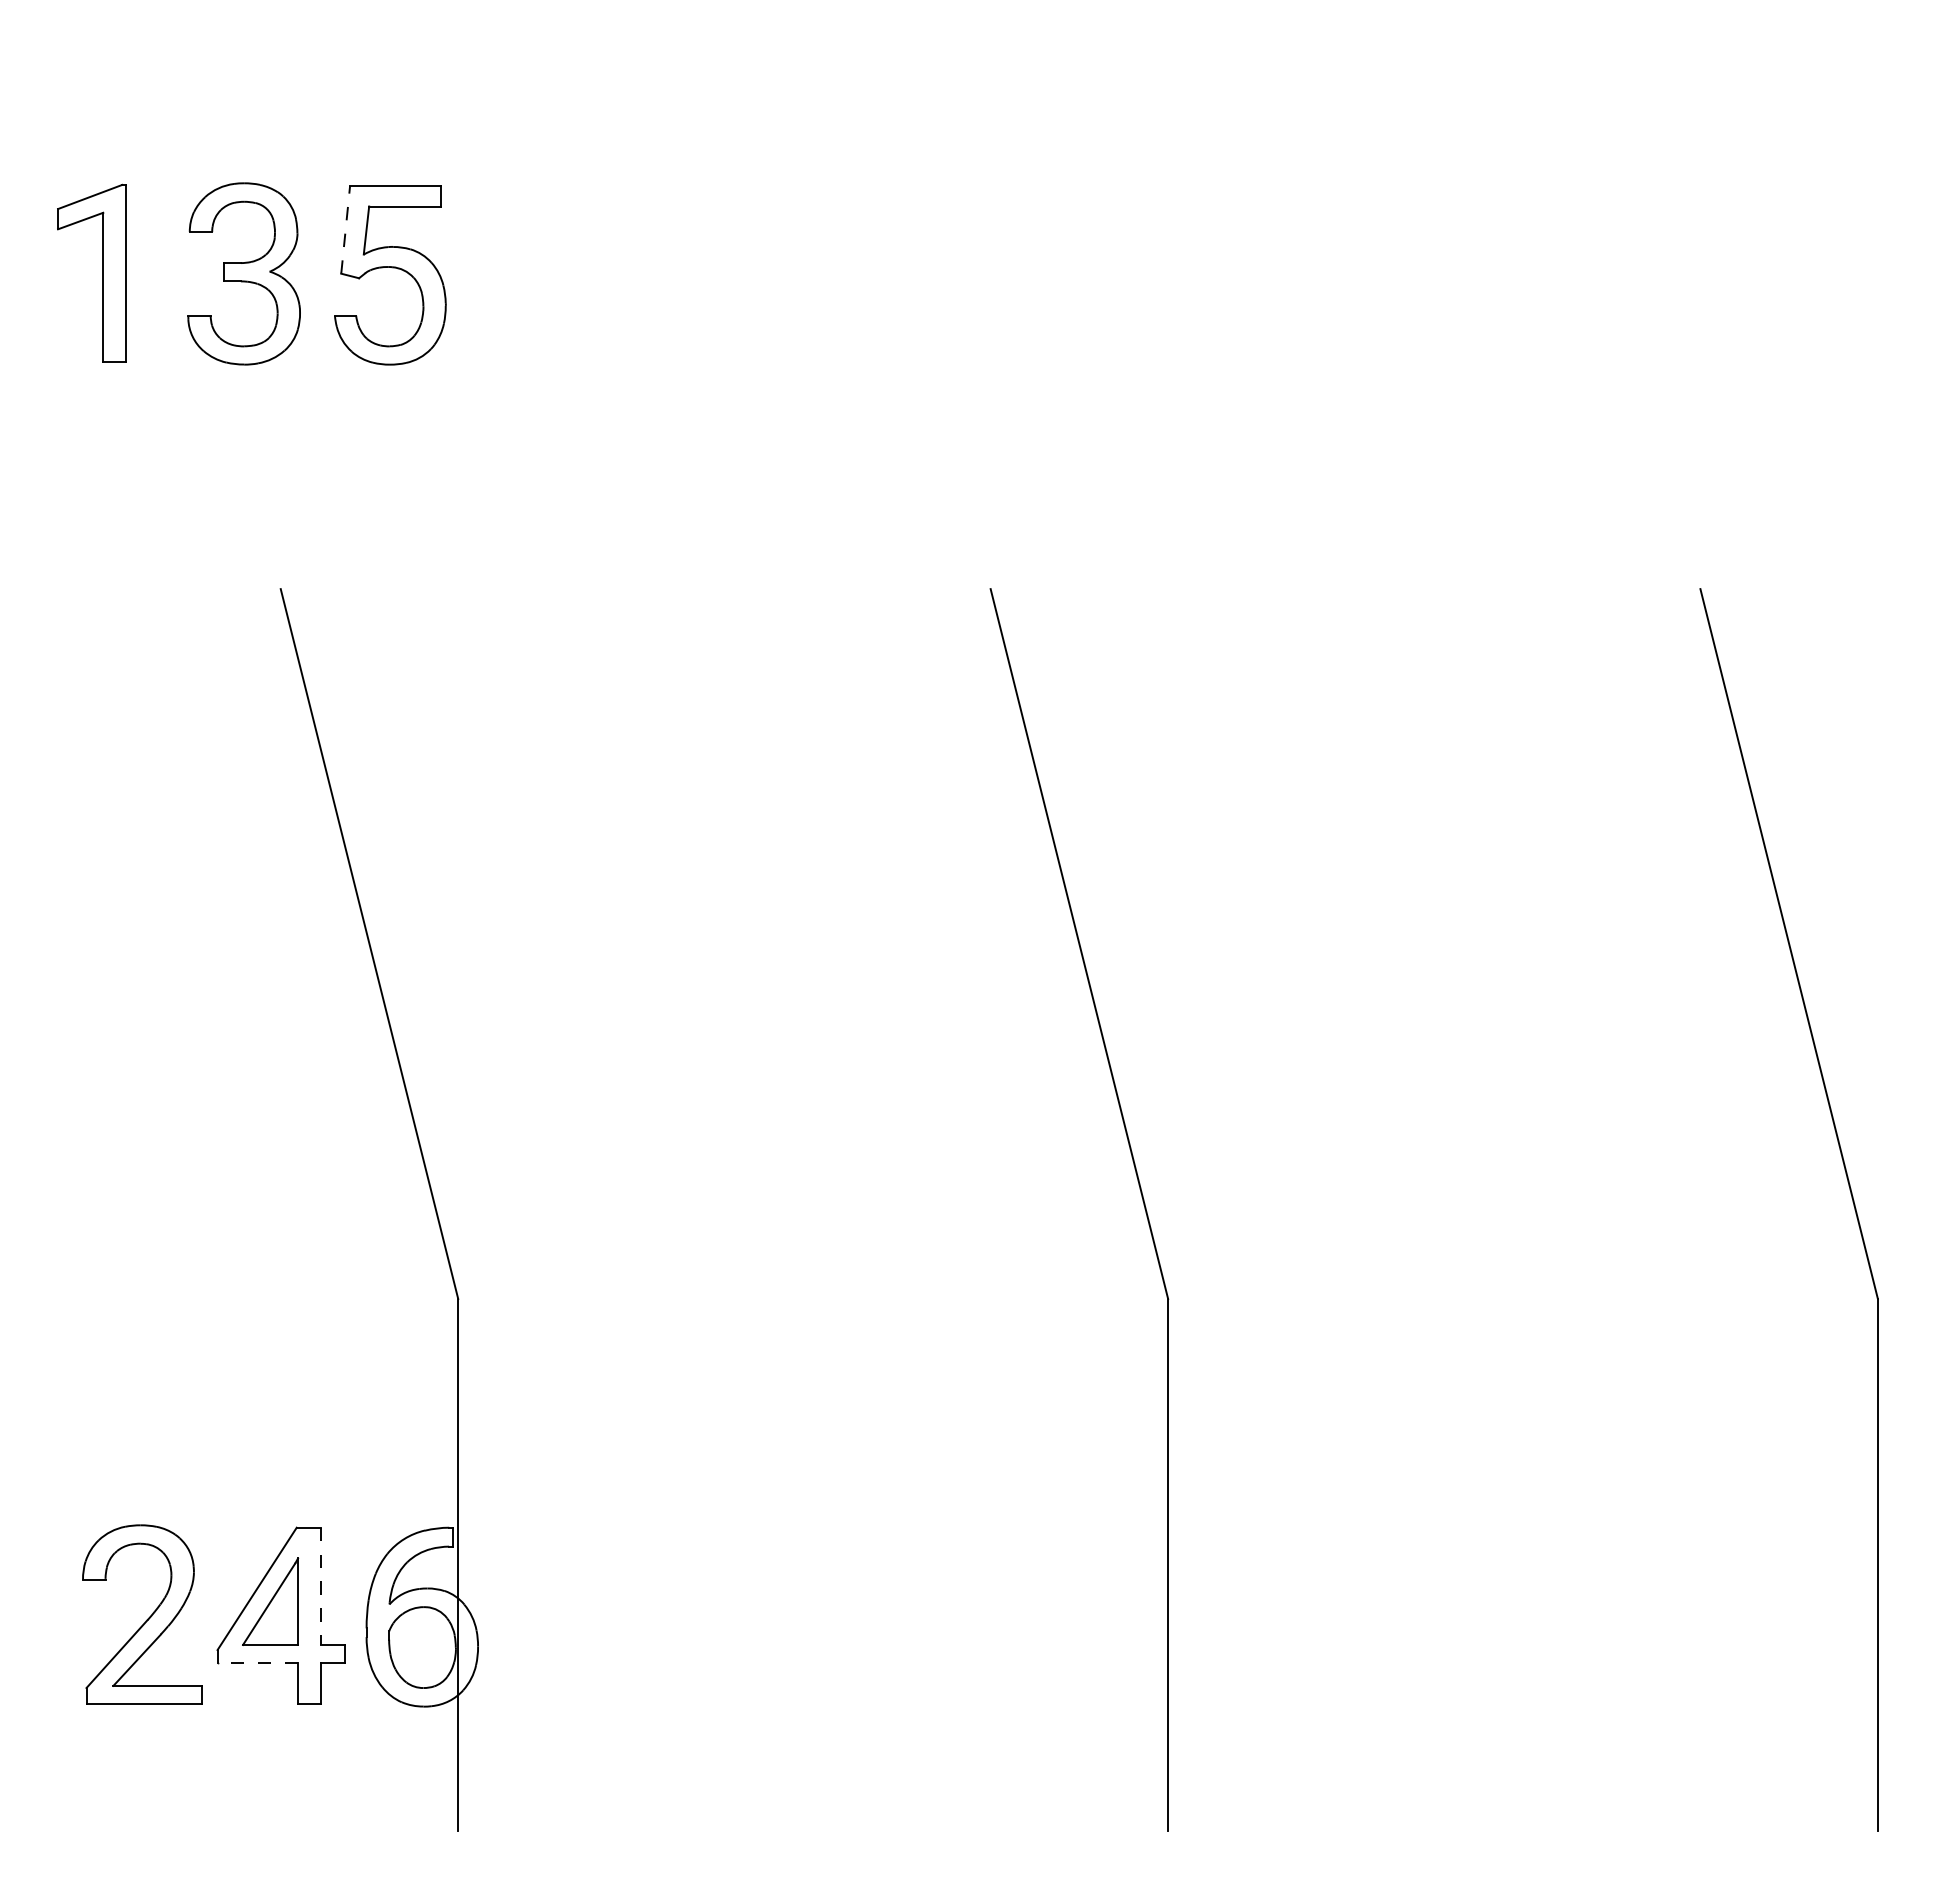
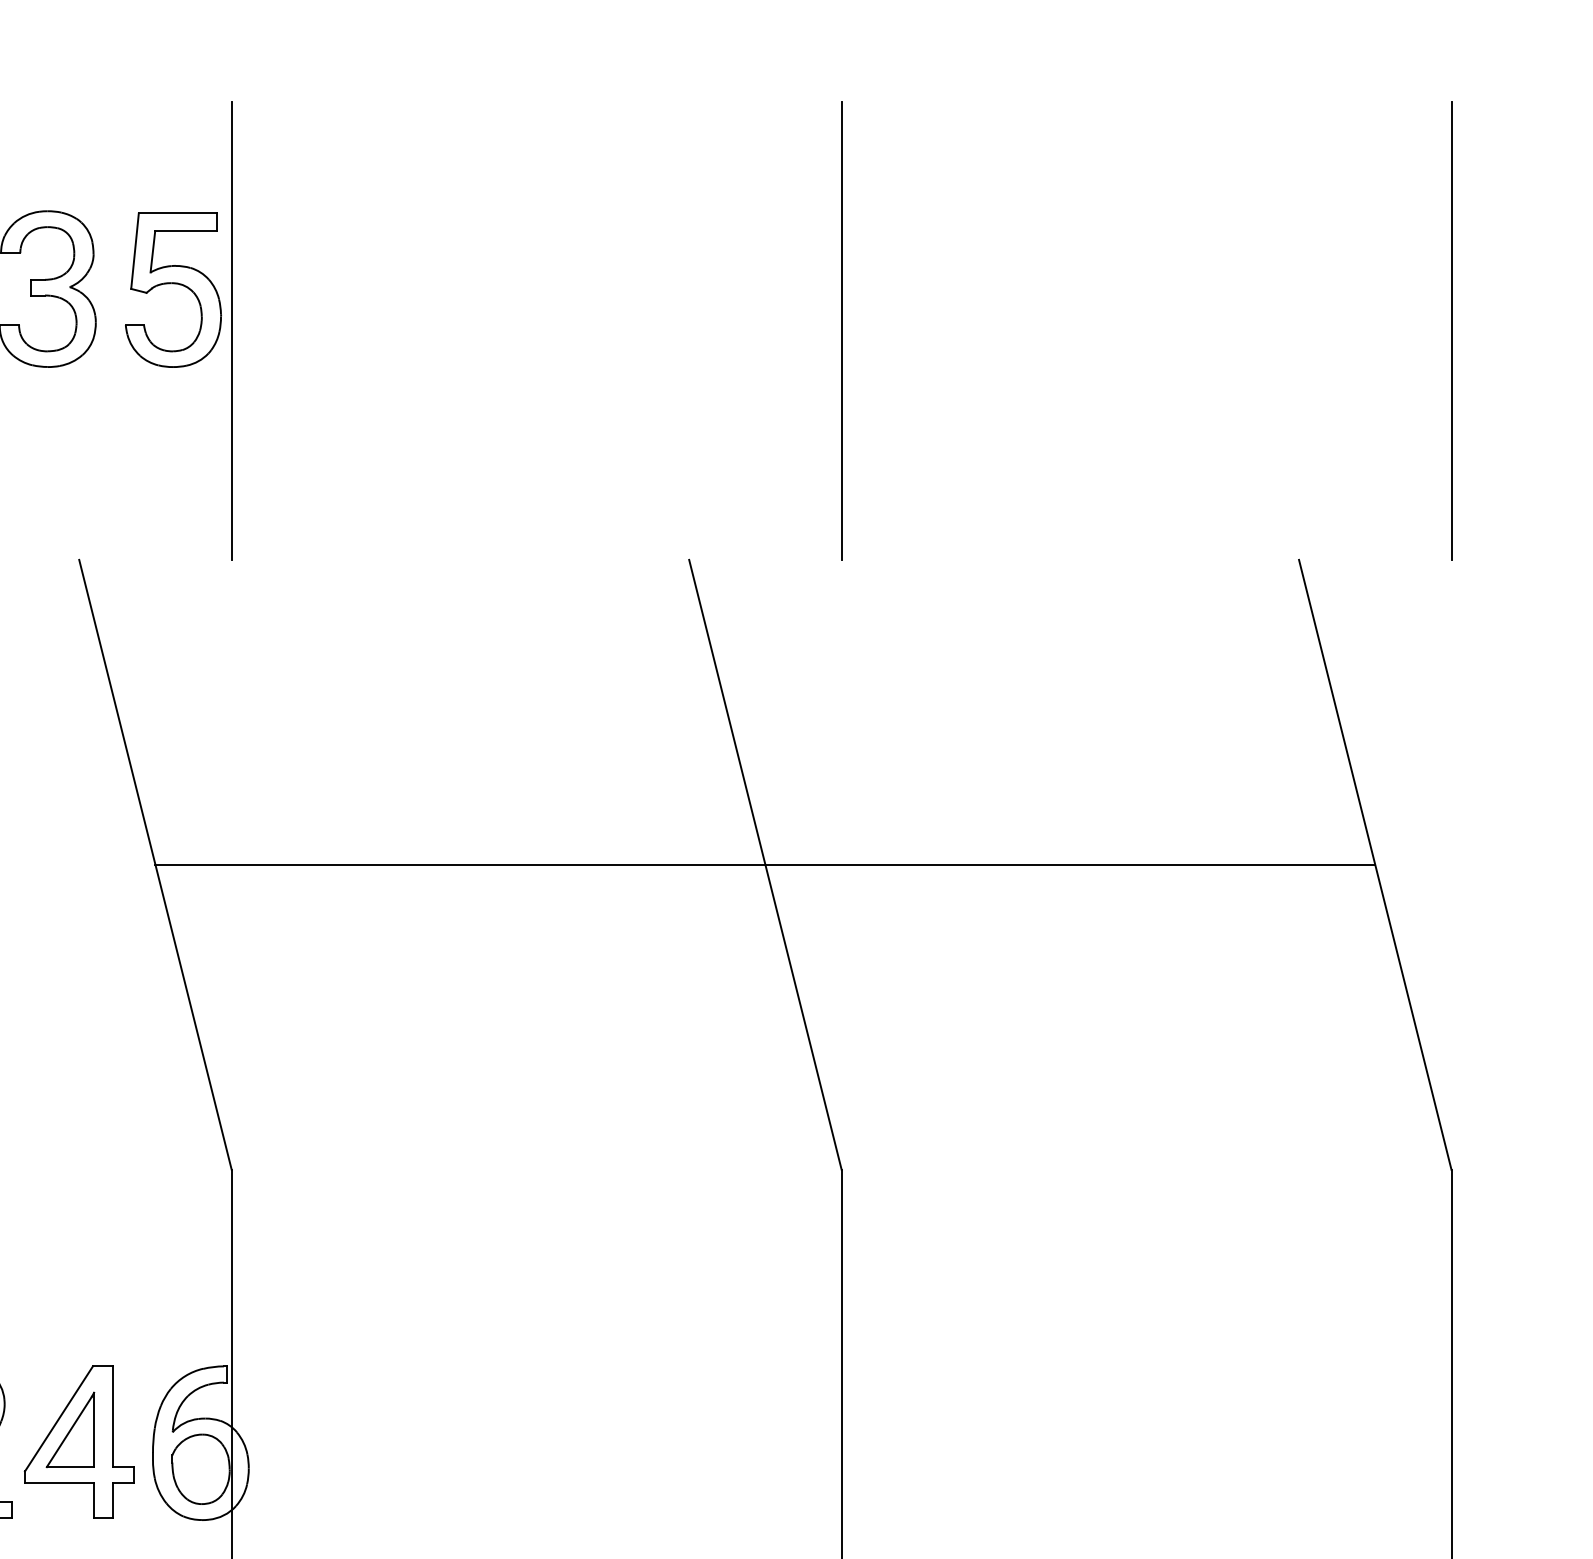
line: (345, 229) -> (134, 250), dashed -> solid
line: (458, 322) -> (231, 330), added
line: (1168, 322) -> (841, 330), added
line: (1877, 322) -> (1451, 330), added
line: (1079, 944) -> (765, 865), added
line: (320, 1586) -> (113, 1416), dashed -> solid
line: (257, 1663) -> (59, 1483), dashed -> solid

